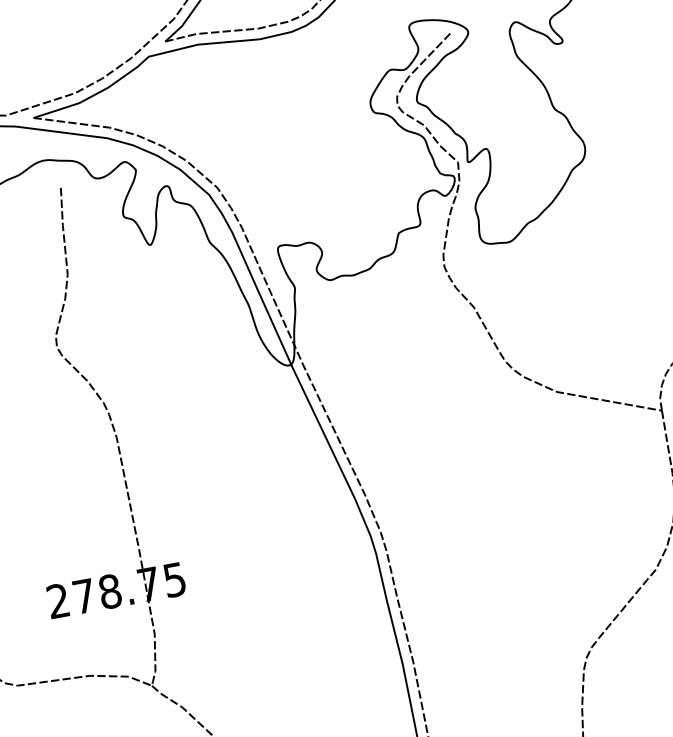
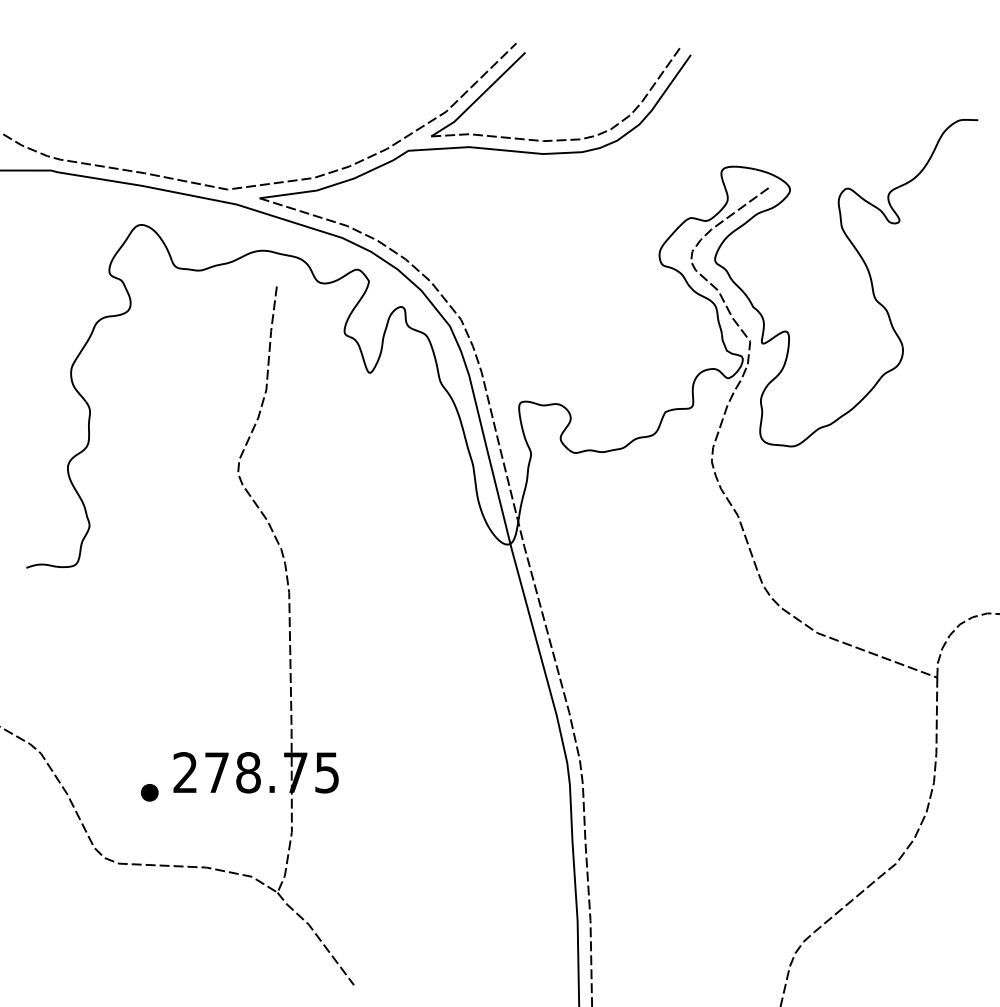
part: (31, 622) -> (149, 792), added

